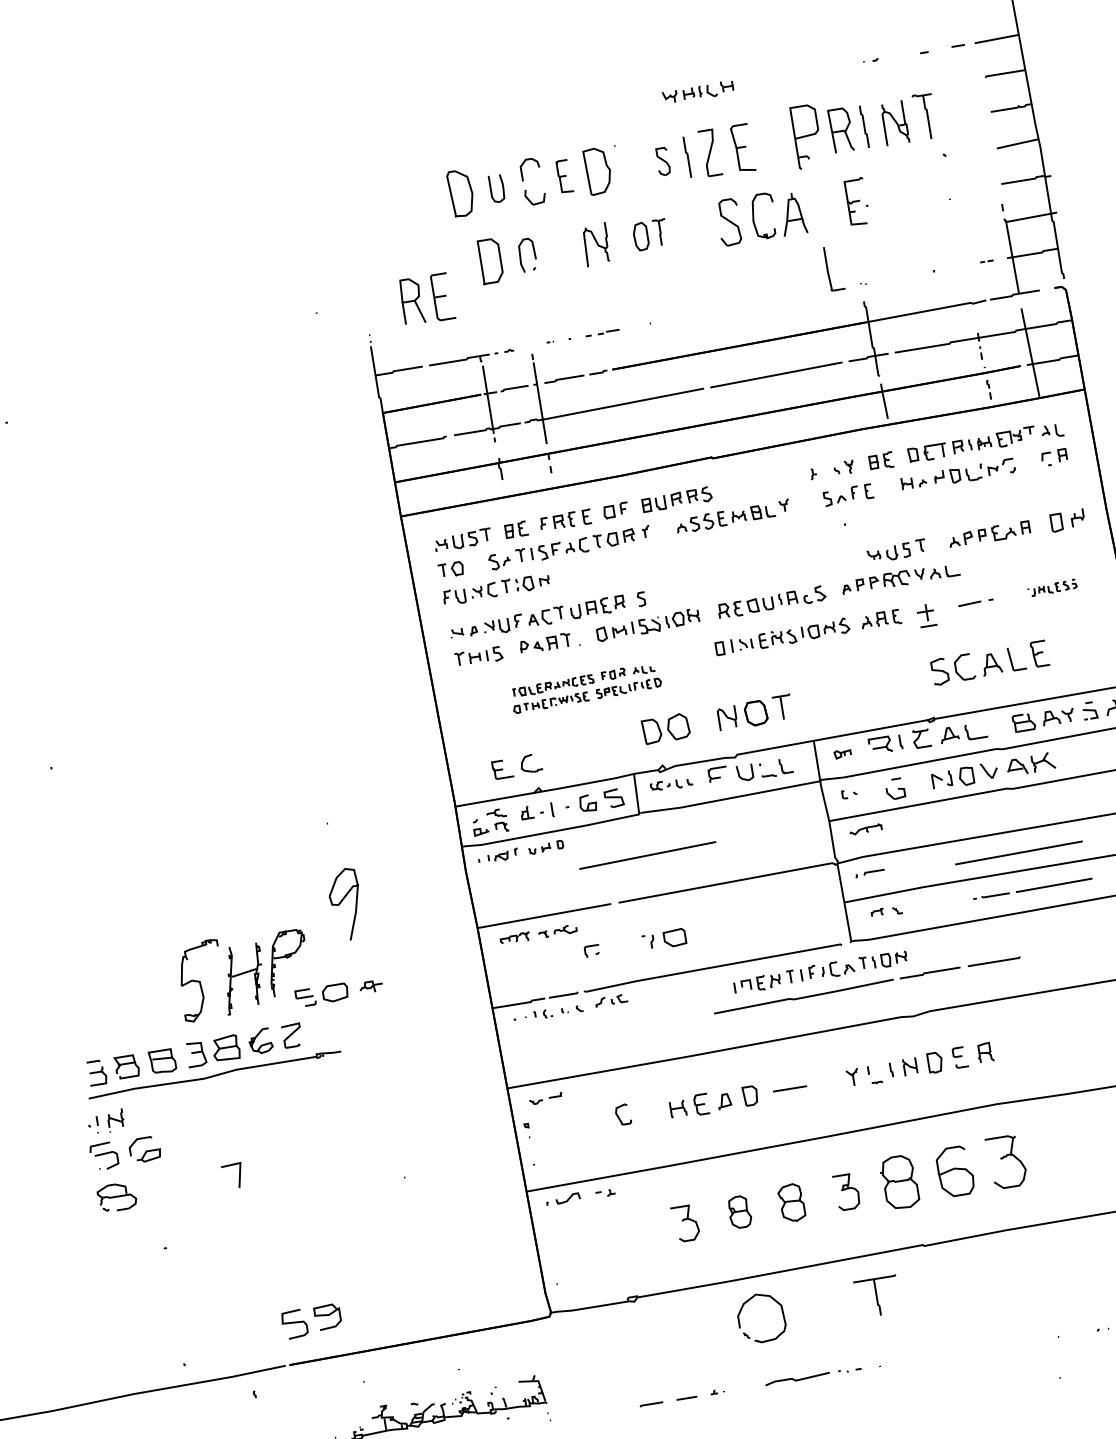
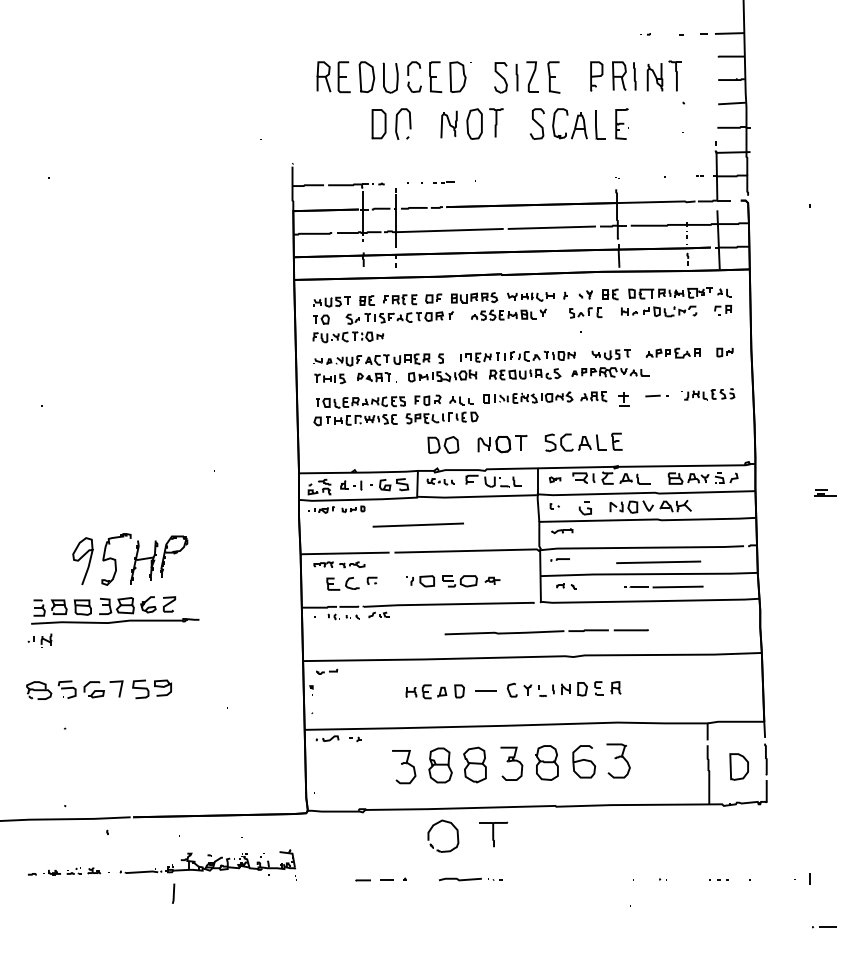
part: (697, 92) -> (530, 296), moved
part: (806, 136) -> (596, 76), size x0.71
part: (662, 161) -> (500, 77), size x1.67
part: (564, 175) -> (435, 76), size x1.43
part: (496, 188) -> (390, 77), size x1.67
part: (649, 234) -> (484, 123), size x1.67
part: (527, 254) -> (403, 123), size x1.43
part: (834, 267) -> (600, 124), moved
part: (426, 299) -> (333, 77), moved
part: (1066, 520) -> (724, 352), size x0.71
part: (1053, 587) -> (708, 394), size x1.67
part: (989, 663) -> (583, 442), moved
part: (585, 688) -> (395, 410), size x1.67
part: (516, 766) -> (342, 583), moved
curve: (341, 902) -> (80, 559), moved
part: (819, 971) -> (517, 356), moved
part: (339, 992) -> (471, 581), moved
part: (621, 1113) -> (511, 689), moved
part: (124, 1152) -> (80, 689), moved
part: (846, 1191) -> (511, 763), size x1.43
part: (790, 1202) -> (474, 764), size x1.43
part: (739, 1212) -> (440, 765), size x1.67
part: (686, 1223) -> (404, 767), size x1.43
part: (877, 1296) -> (493, 834), moved
part: (310, 1321) -> (151, 689), moved

